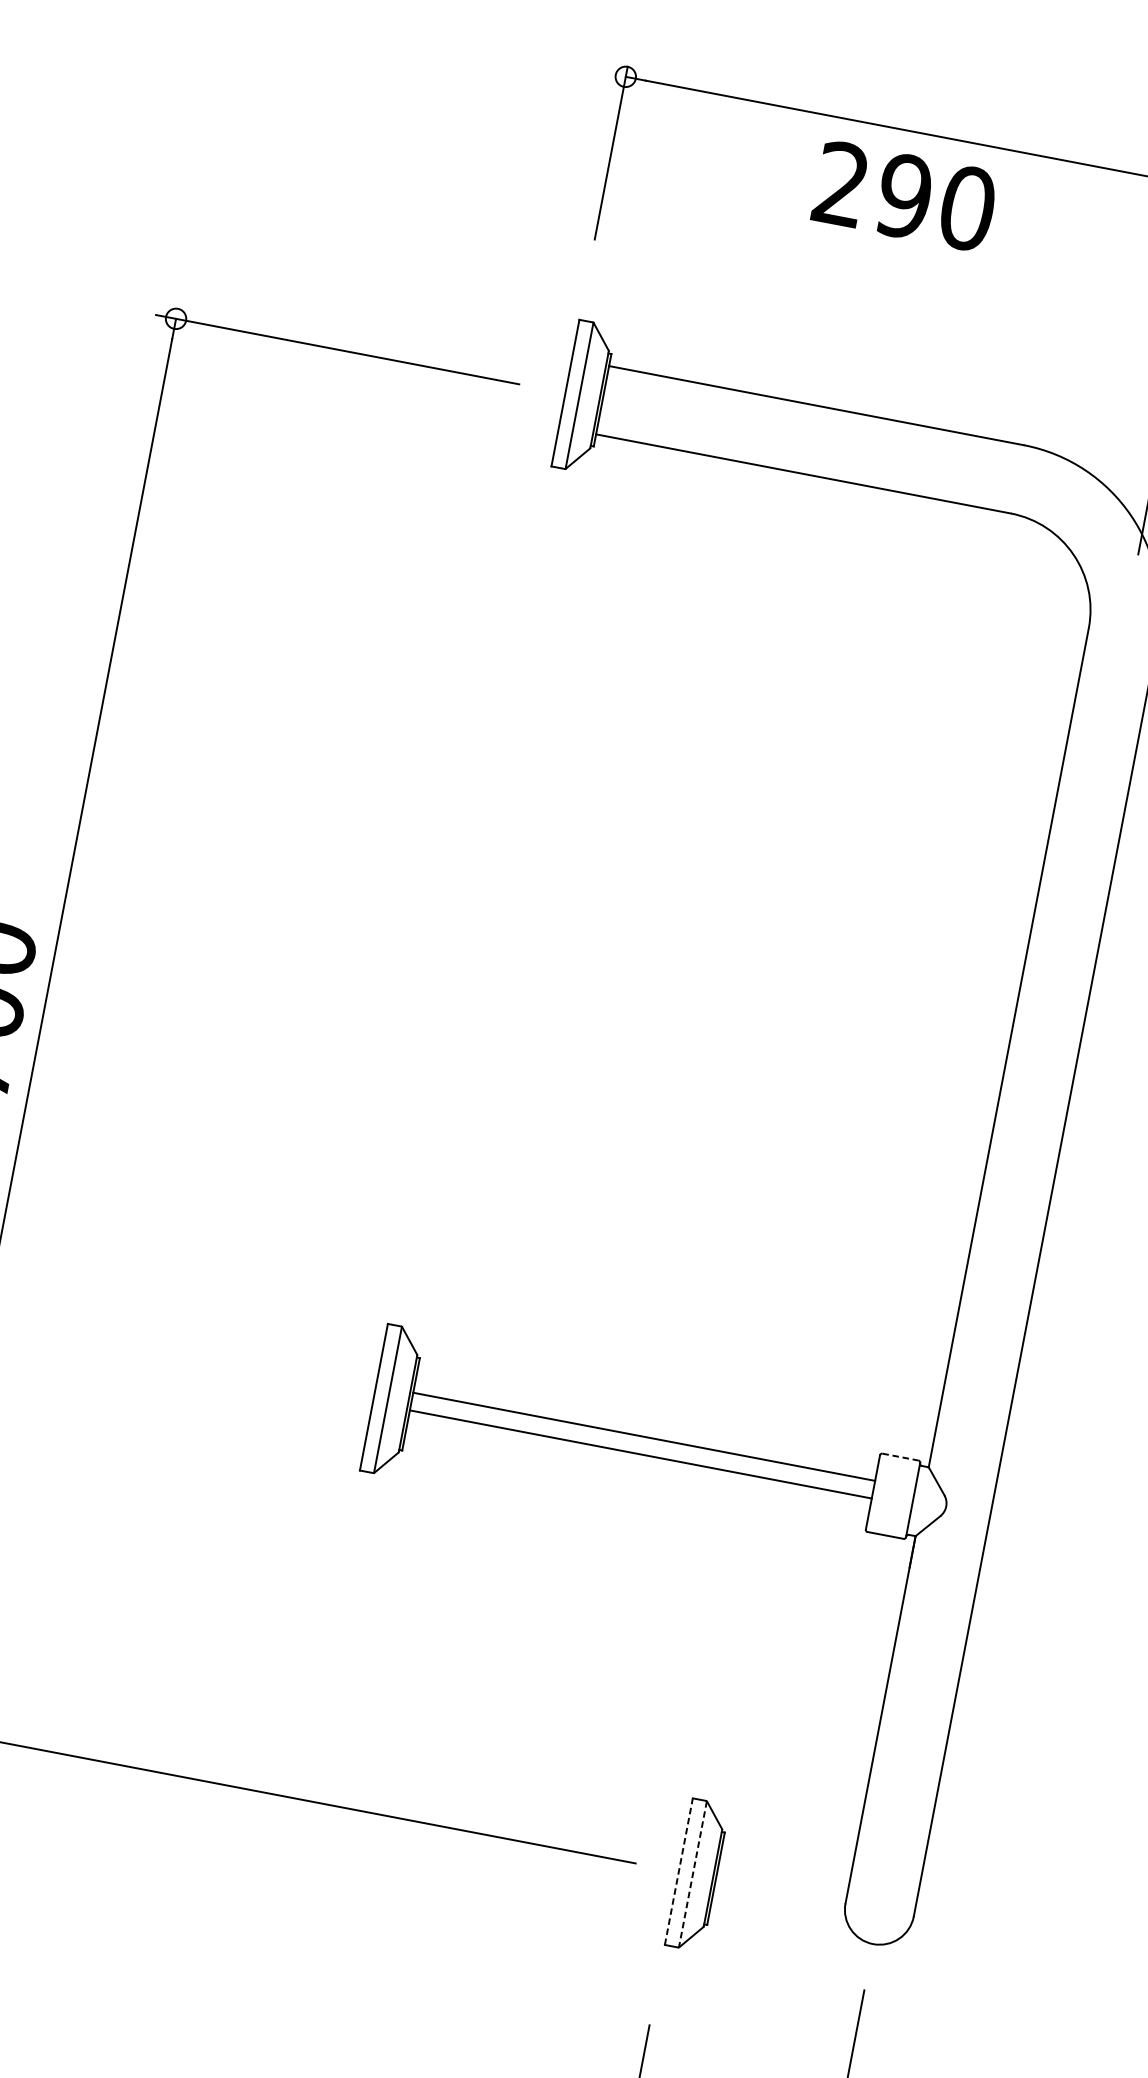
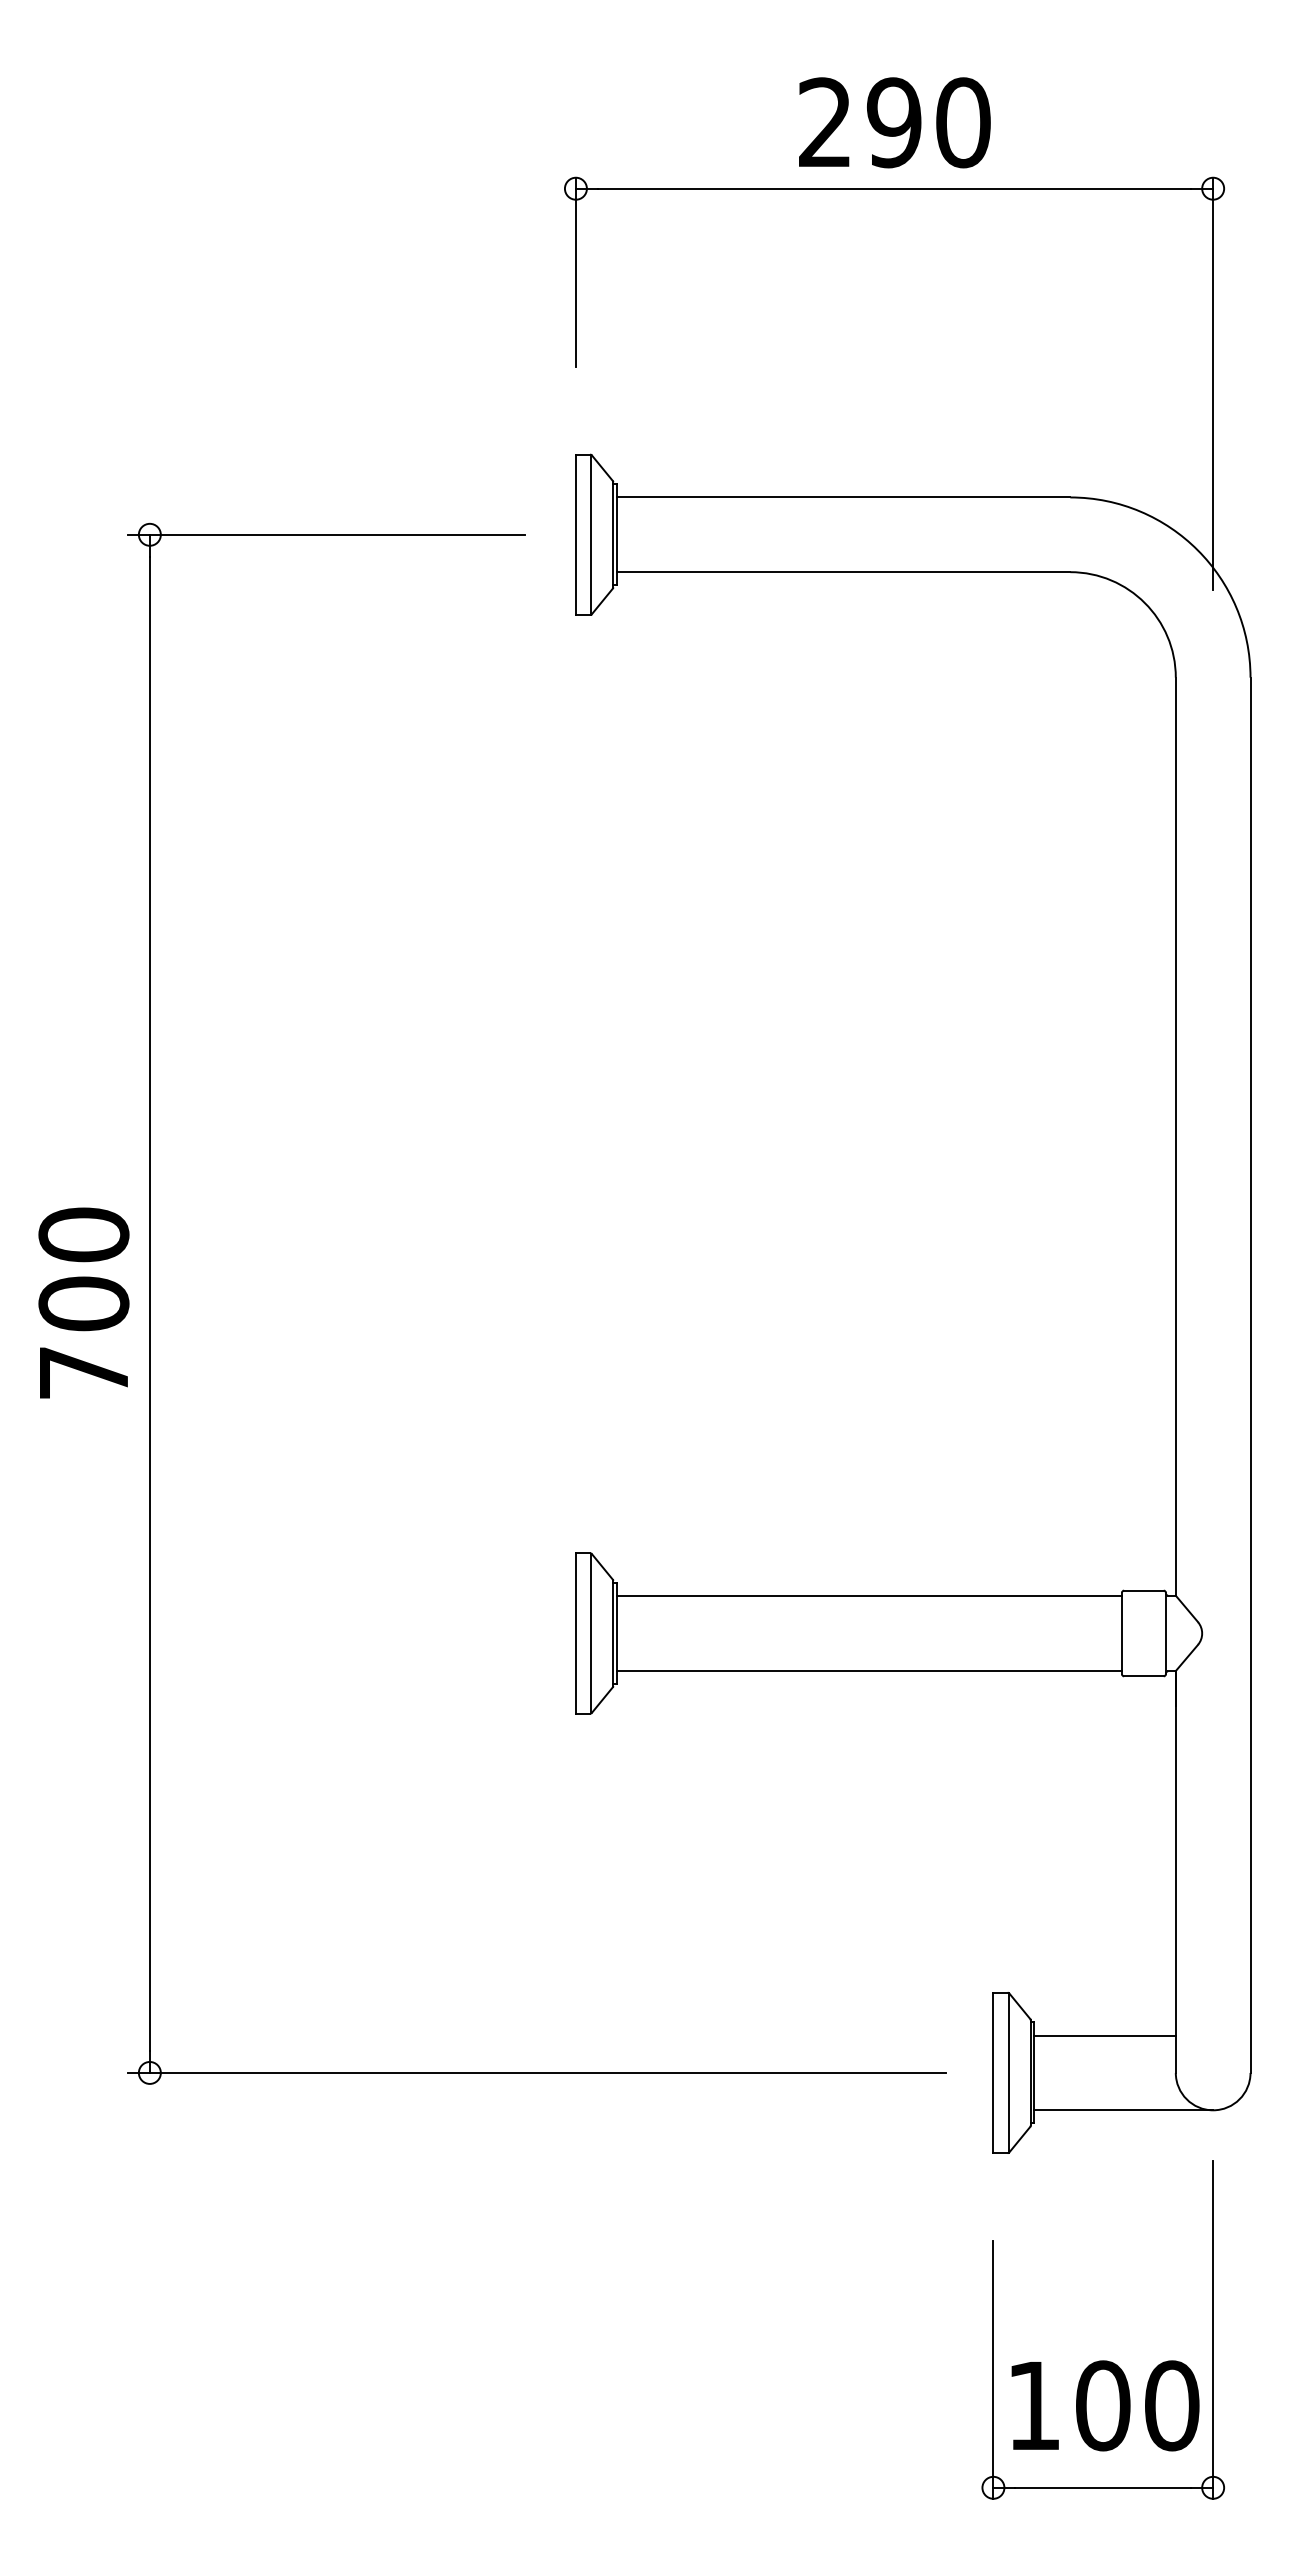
text: (904, 196) -> (894, 122), moved
line: (643, 1436) -> (868, 1670), moved
line: (640, 1454) -> (868, 1596), moved
line: (900, 1456) -> (1143, 1590), dashed -> solid
line: (786, 1856) -> (1104, 2035), added
line: (679, 1871) -> (993, 2072), dashed -> solid
line: (692, 1873) -> (1008, 2072), dashed -> solid
line: (791, 1928) -> (1123, 2110), added

